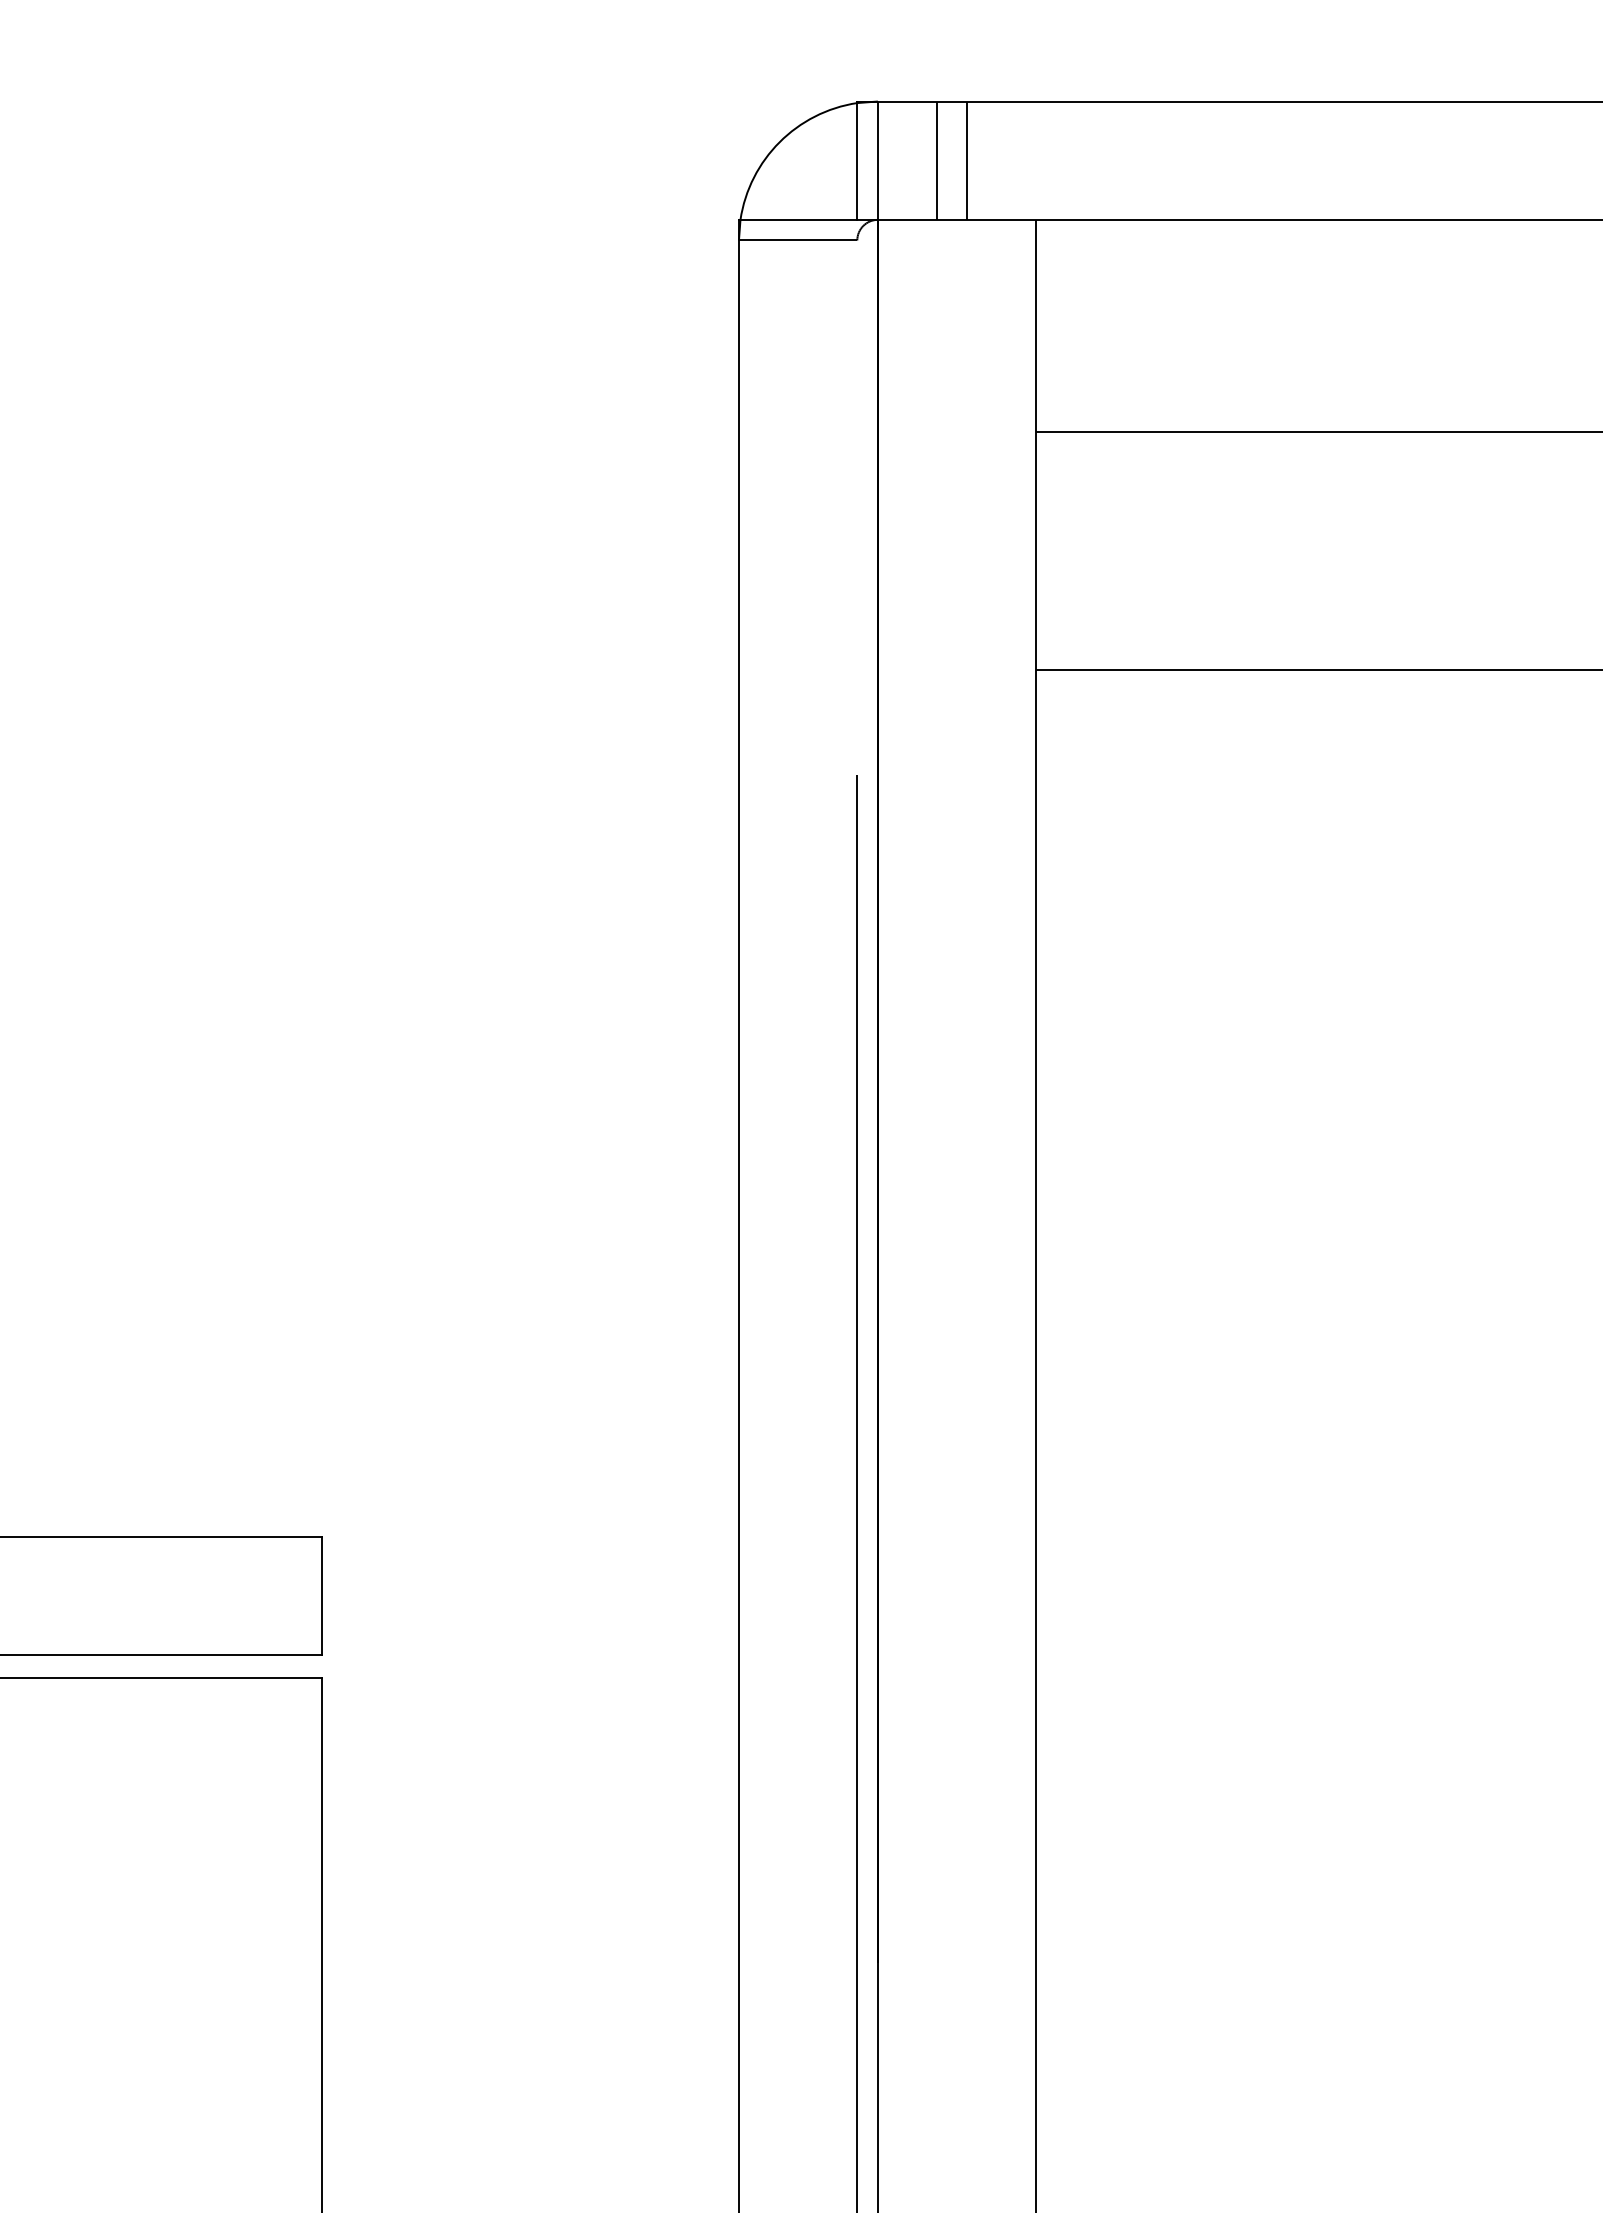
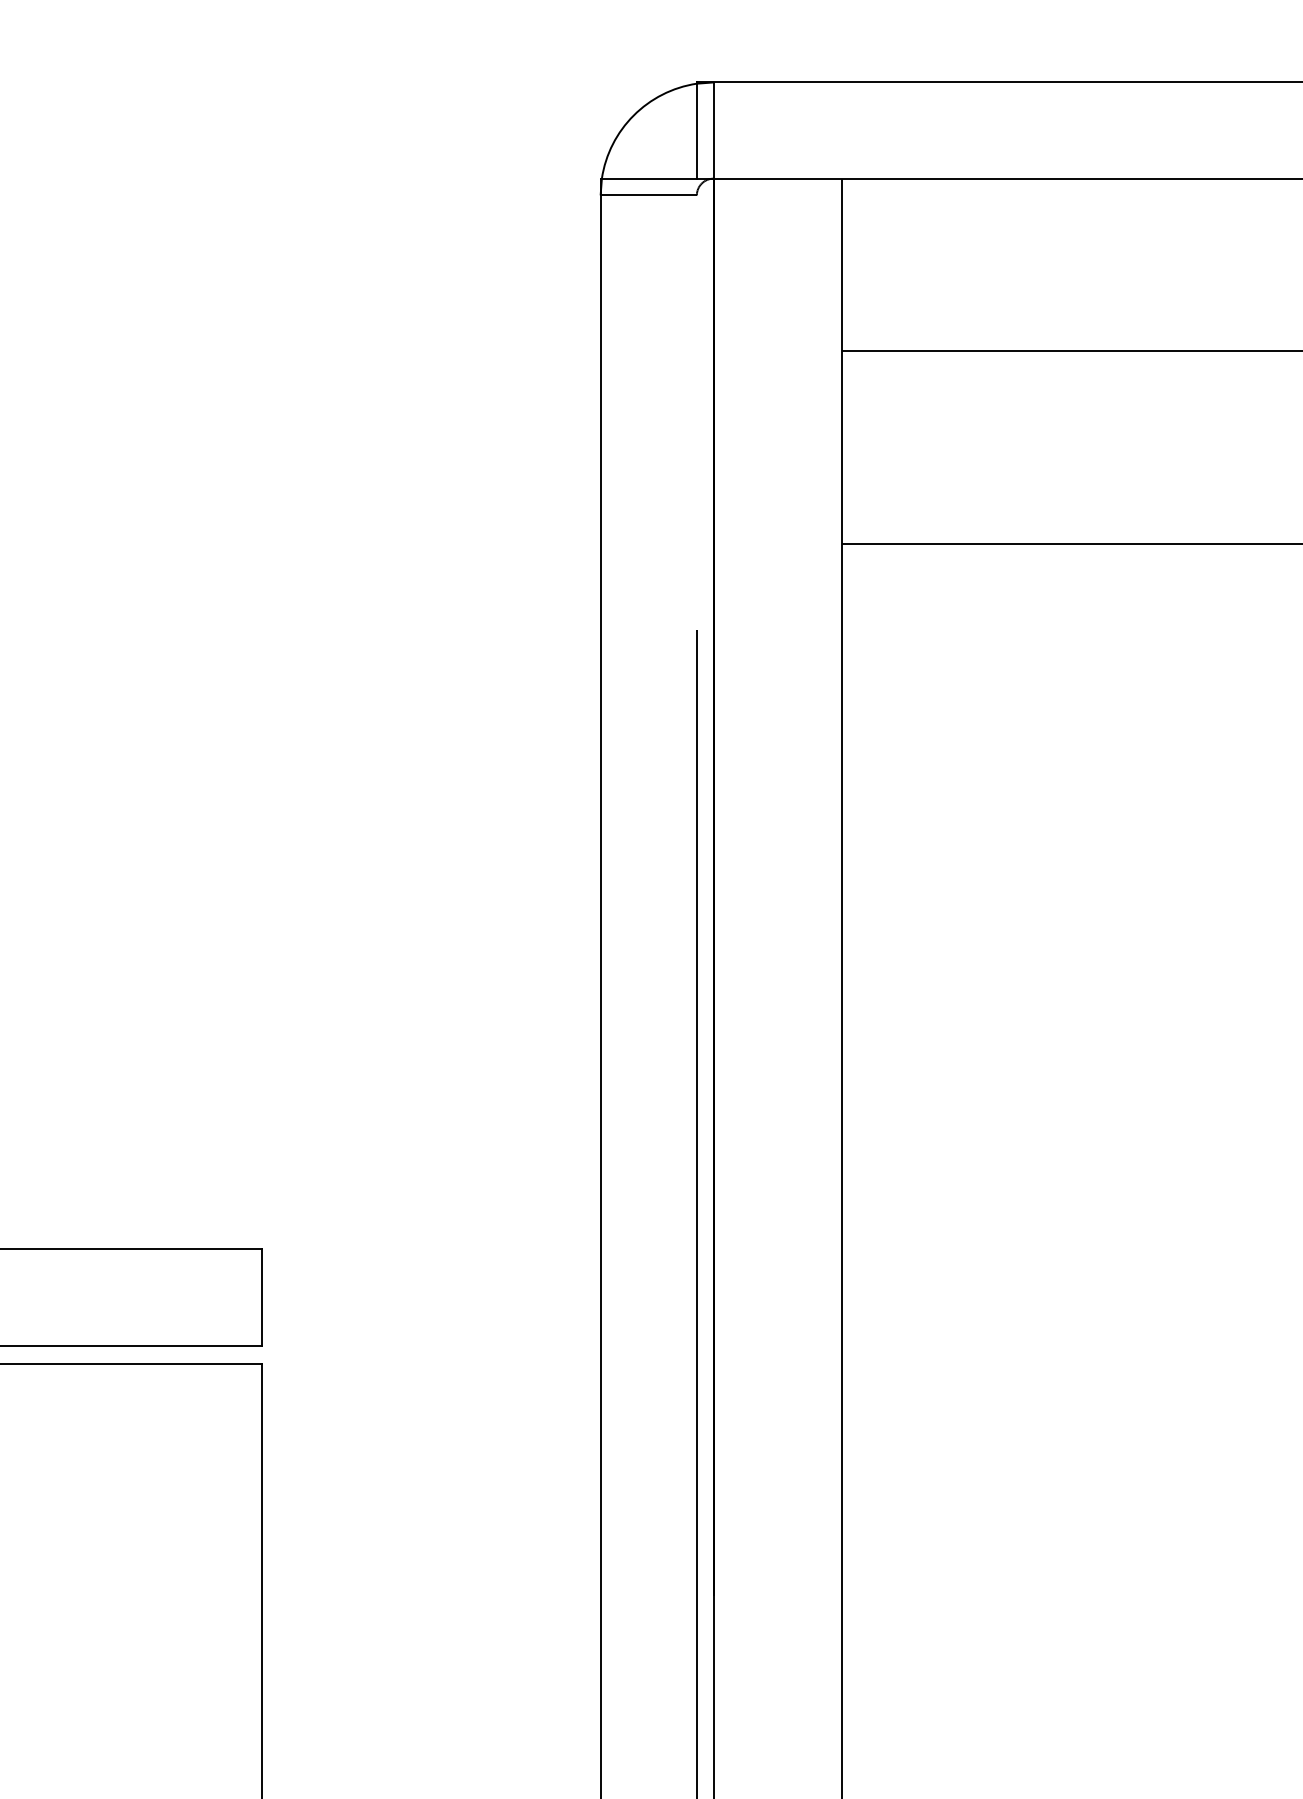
line: (937, 160) -> (762, 130), removed
line: (966, 160) -> (785, 130), removed

